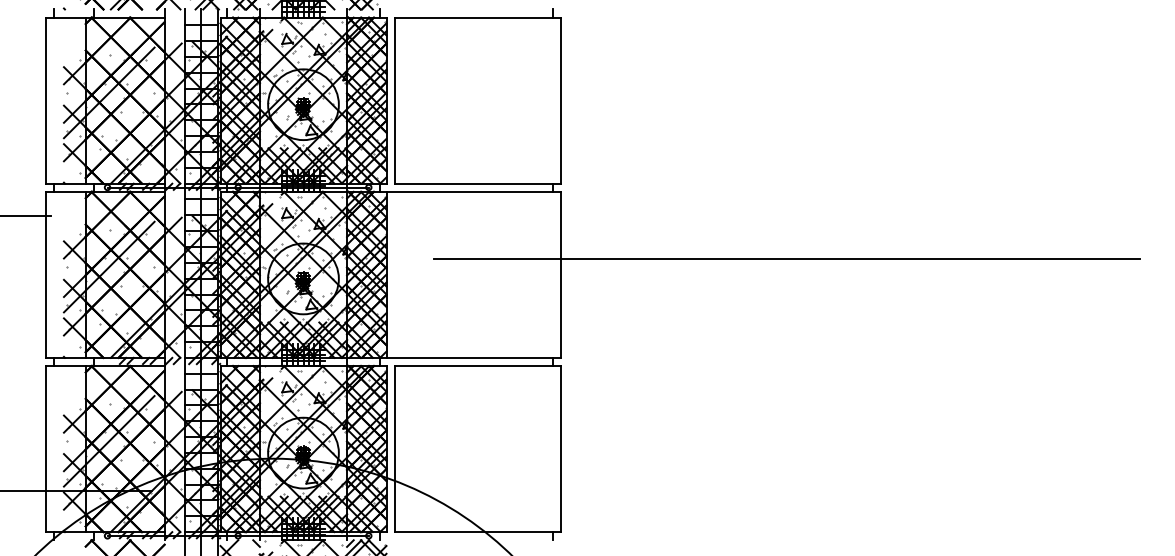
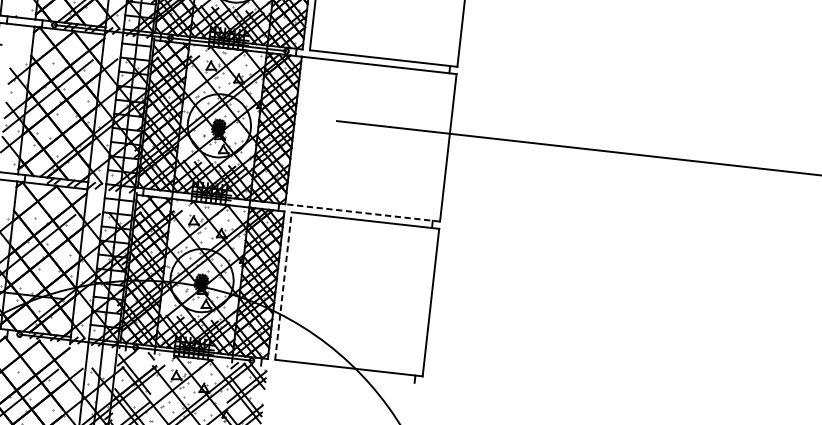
line: (473, 357) -> (362, 212), solid -> dashed
line: (394, 448) -> (283, 285), solid -> dashed

